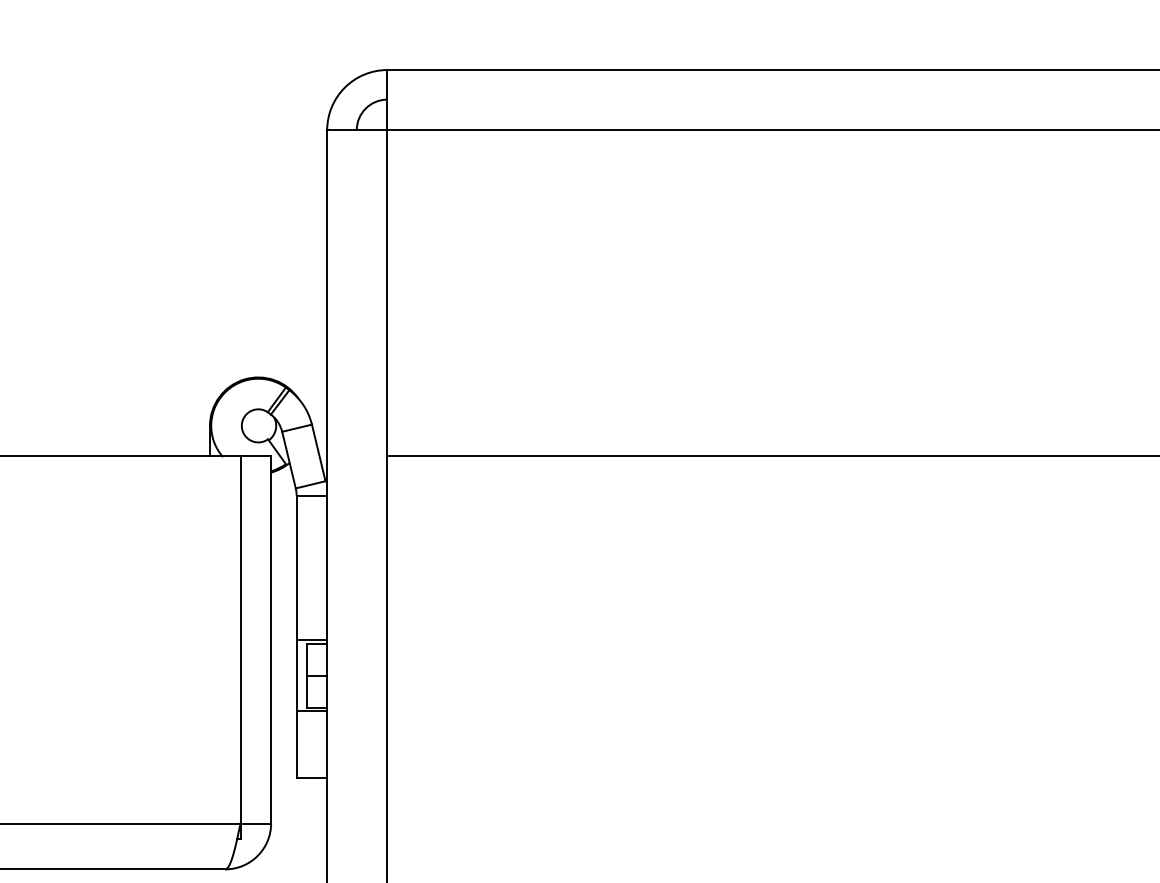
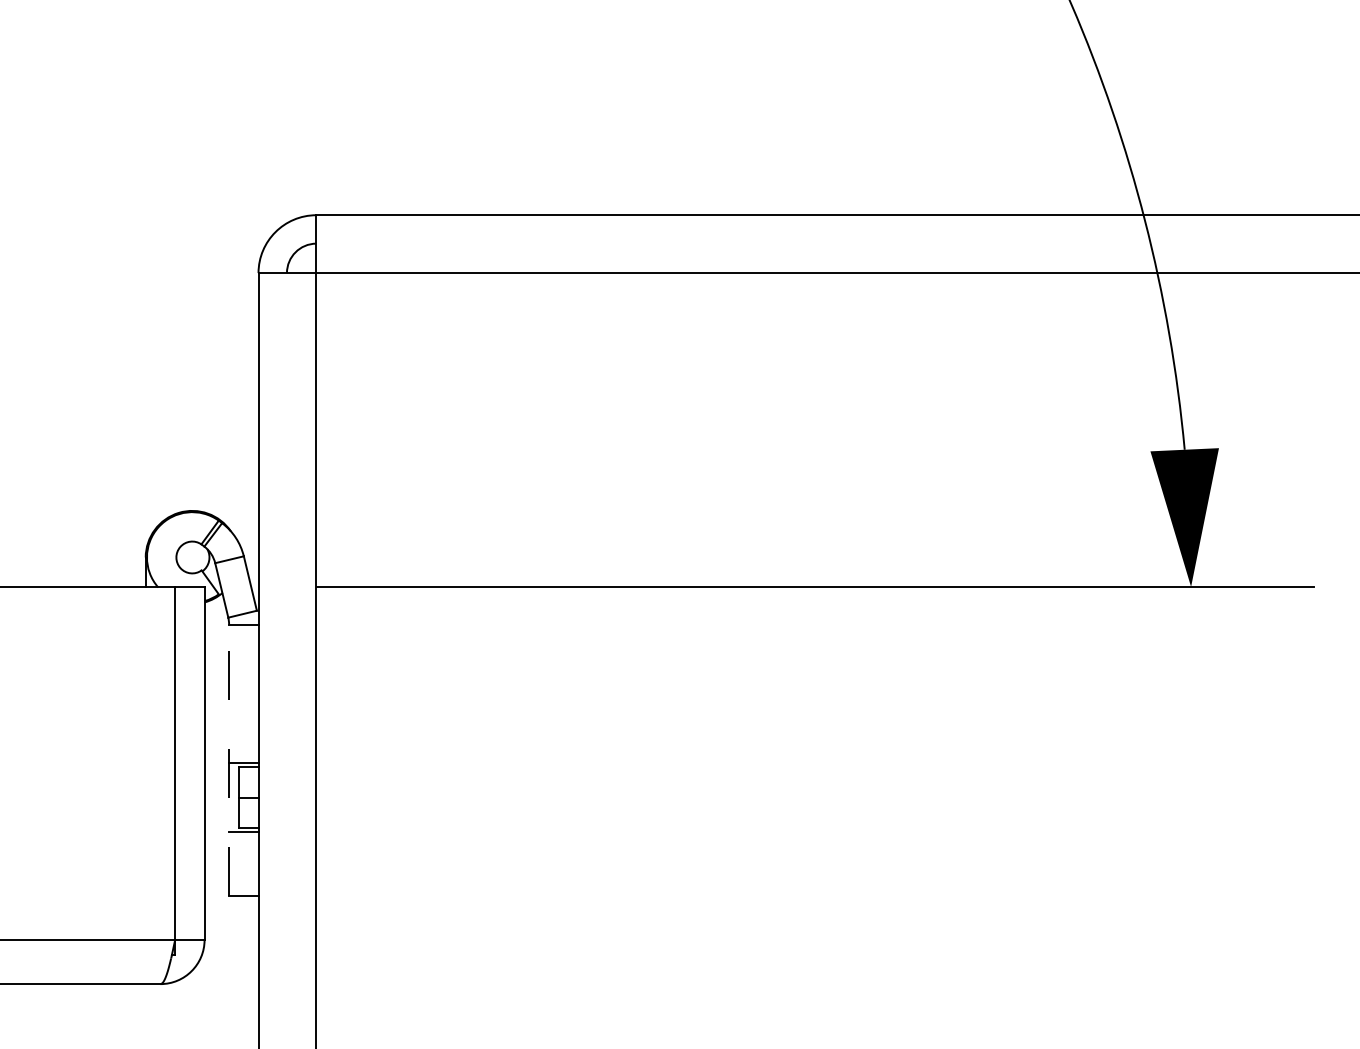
line: (297, 636) -> (229, 760), solid -> dashed

